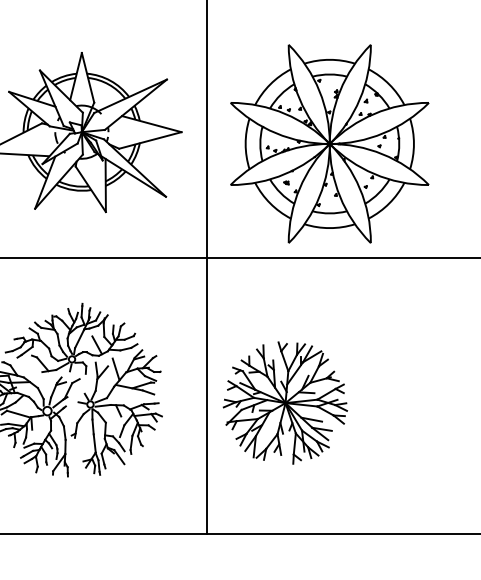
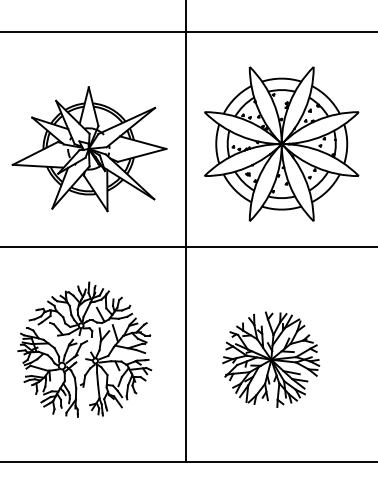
part: (329, 143) -> (281, 143), moved
part: (285, 402) -> (271, 359), moved

